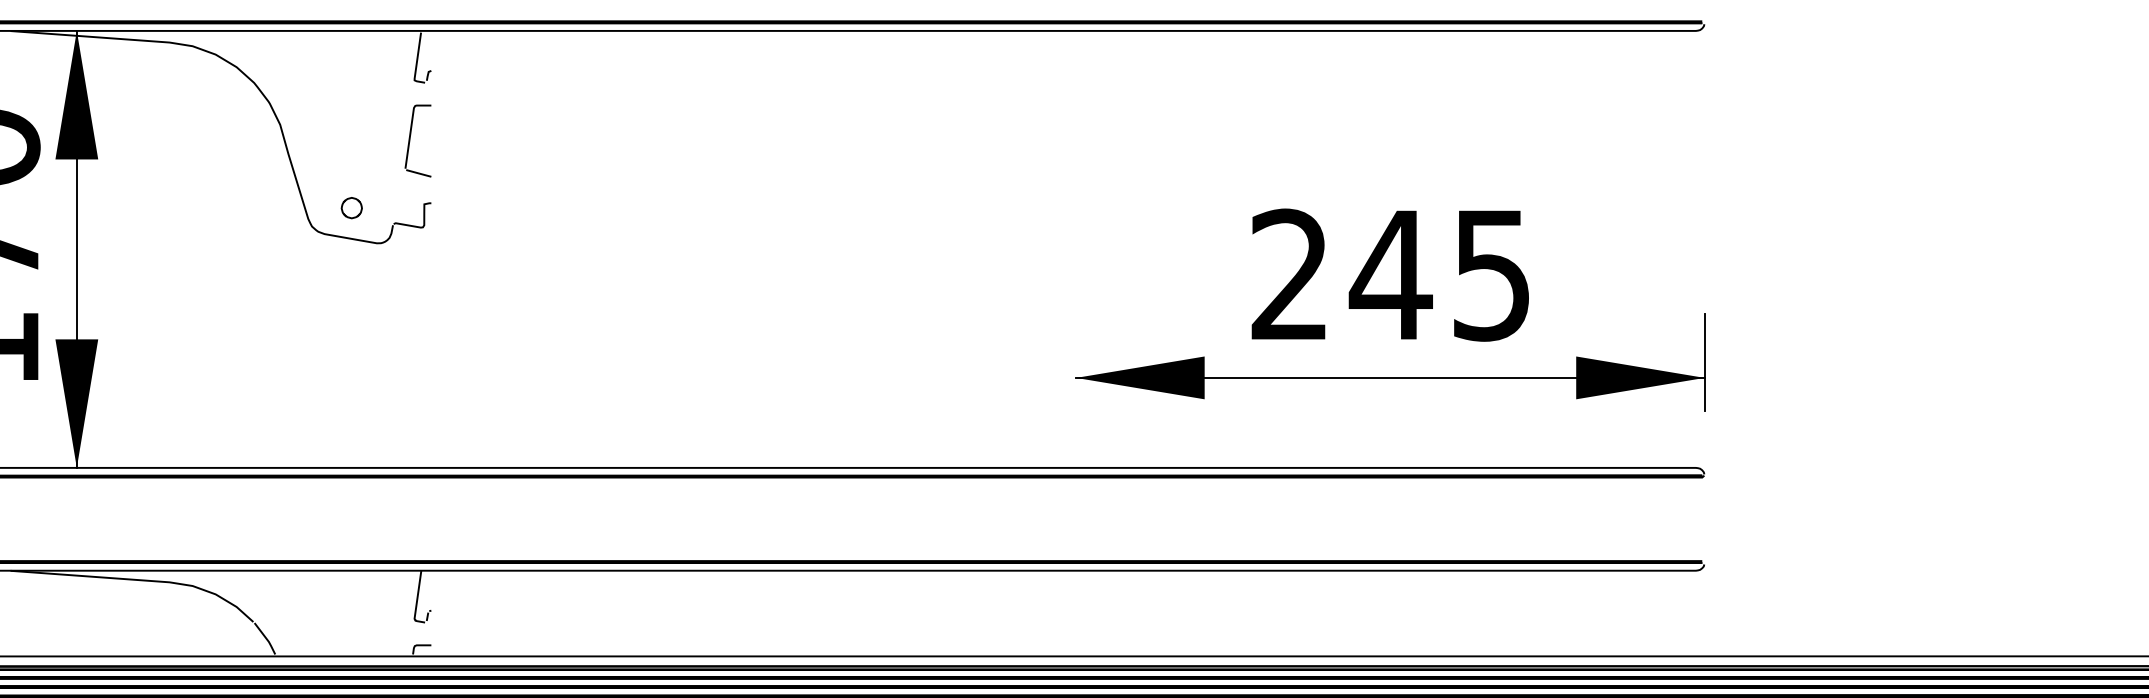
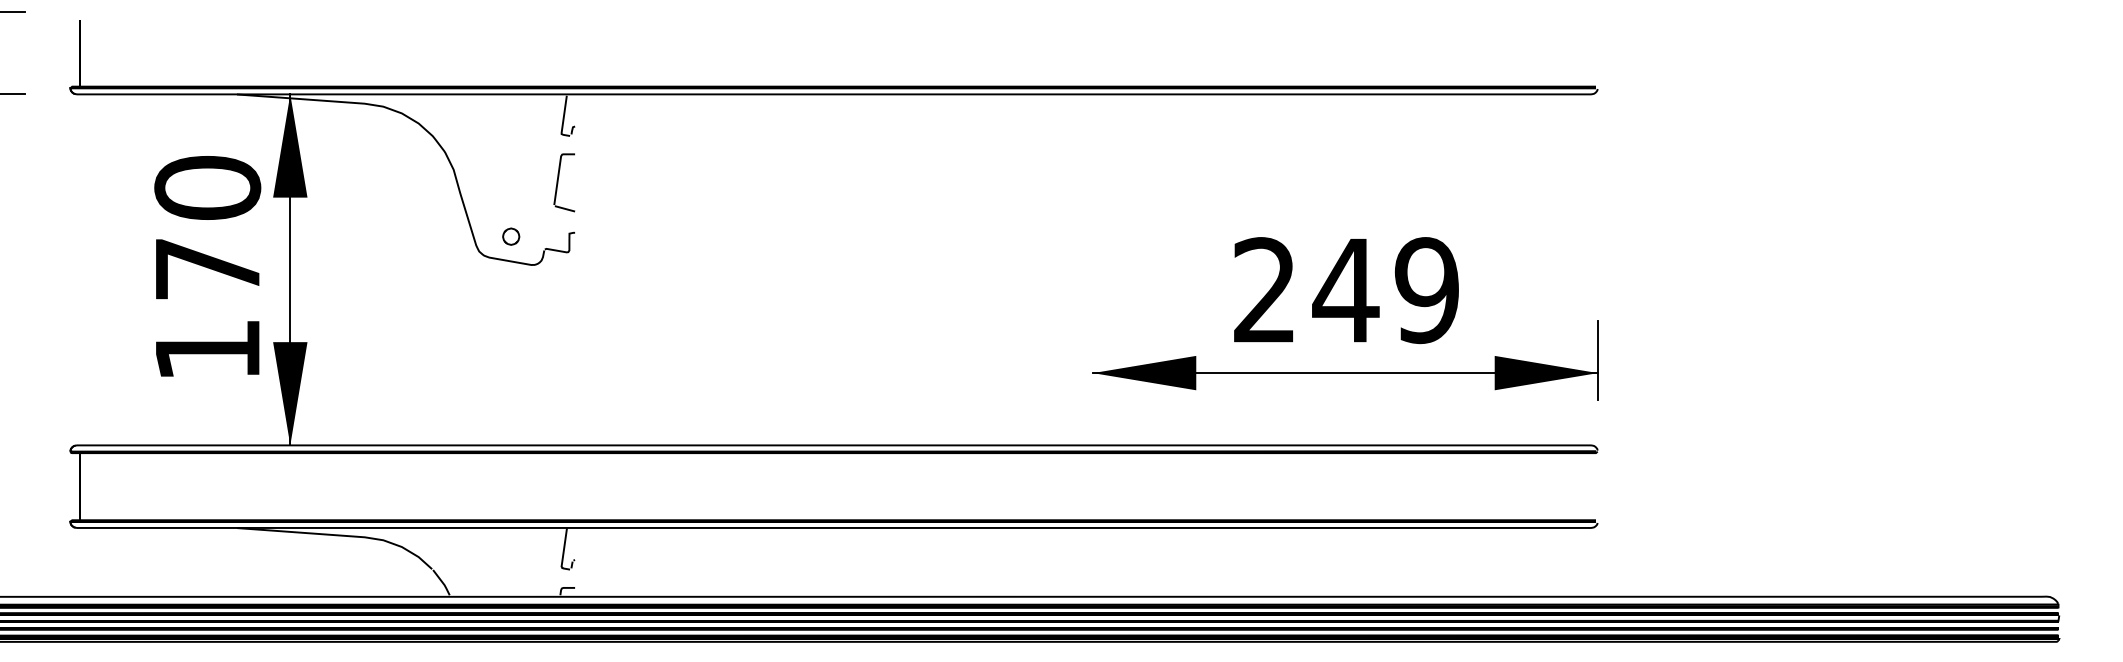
text: (1491, 275) -> (1426, 290), 245 -> 249

